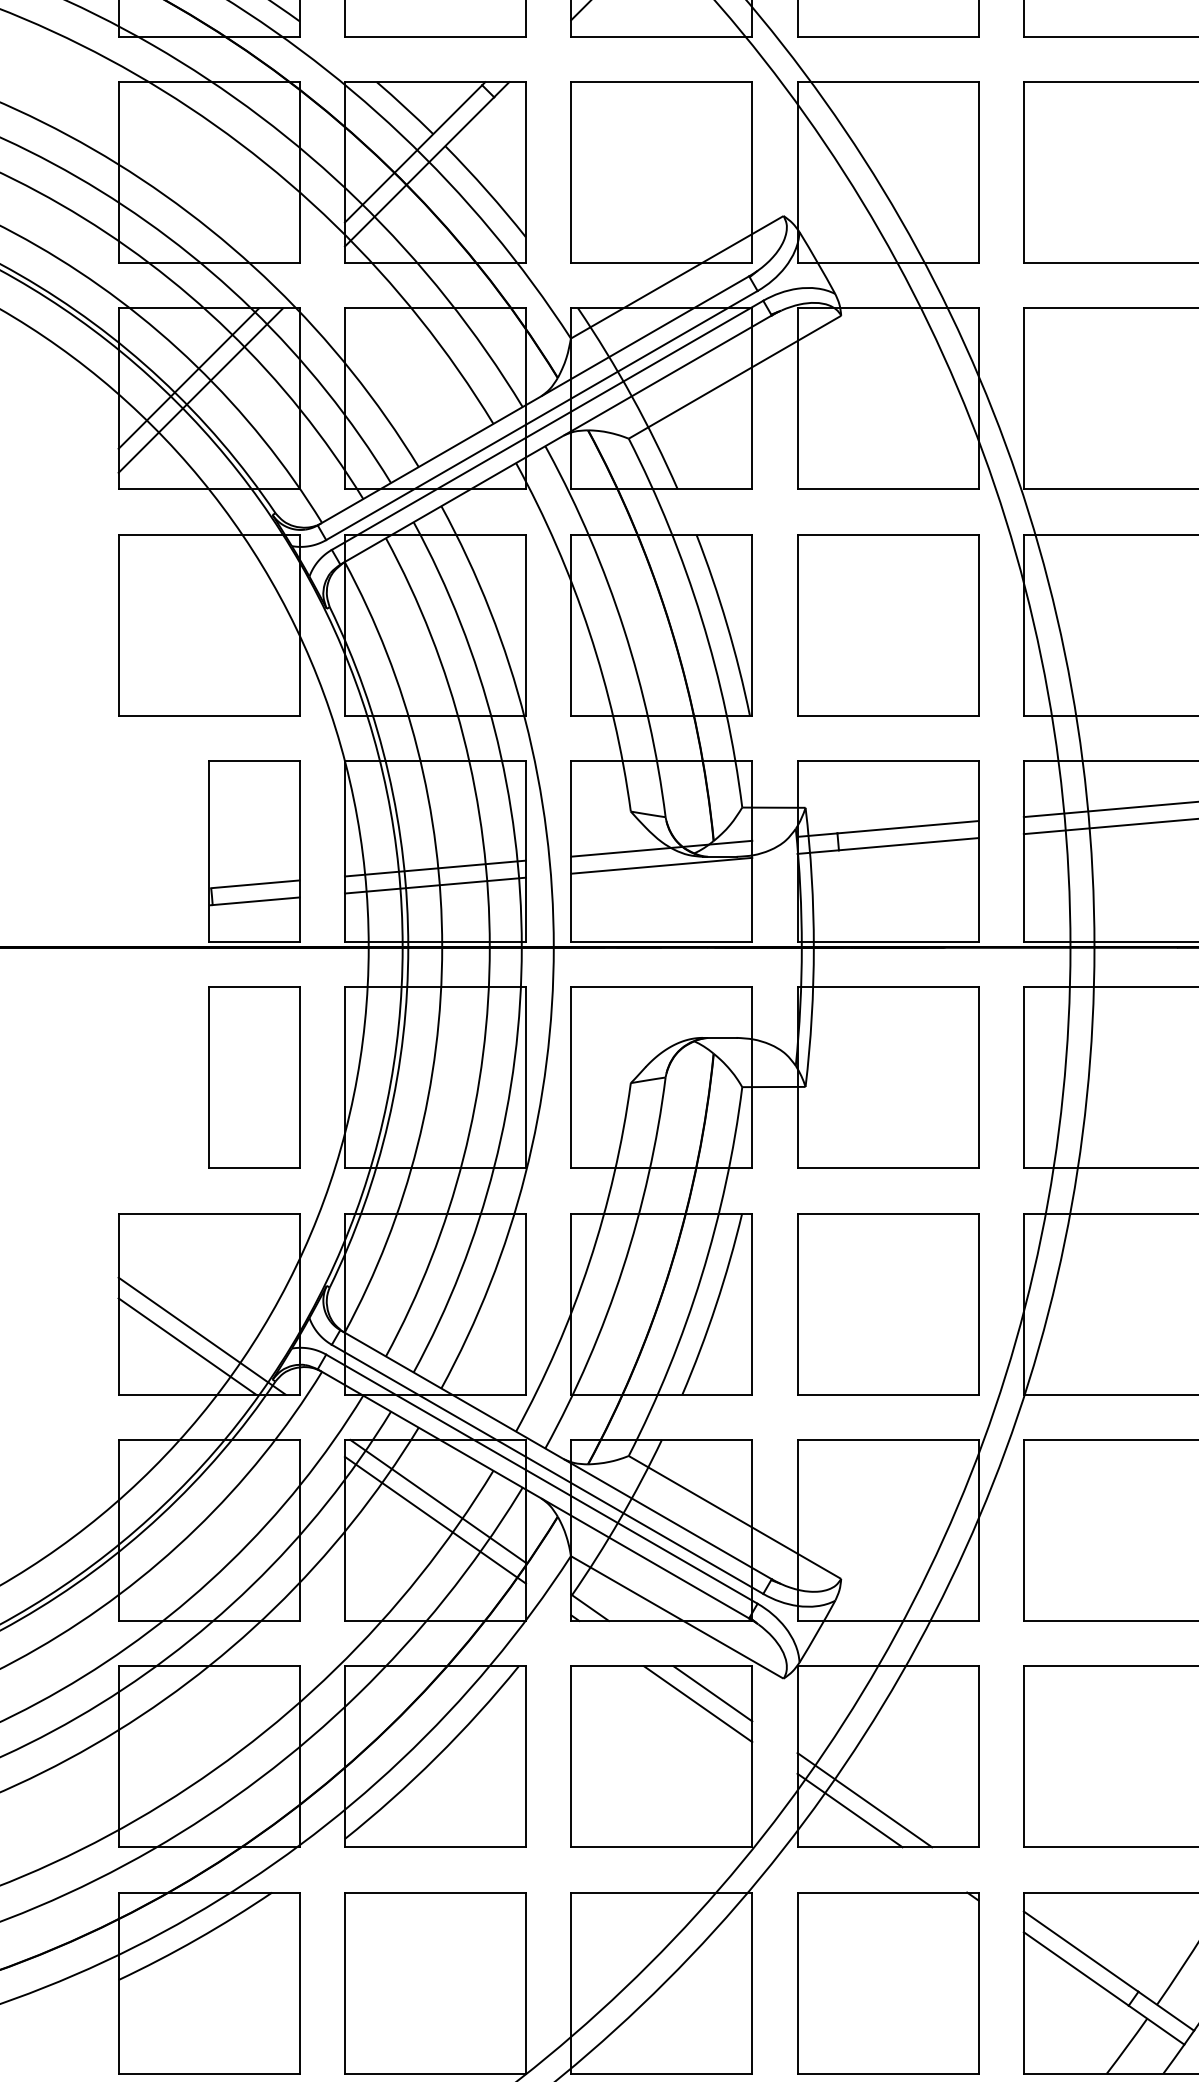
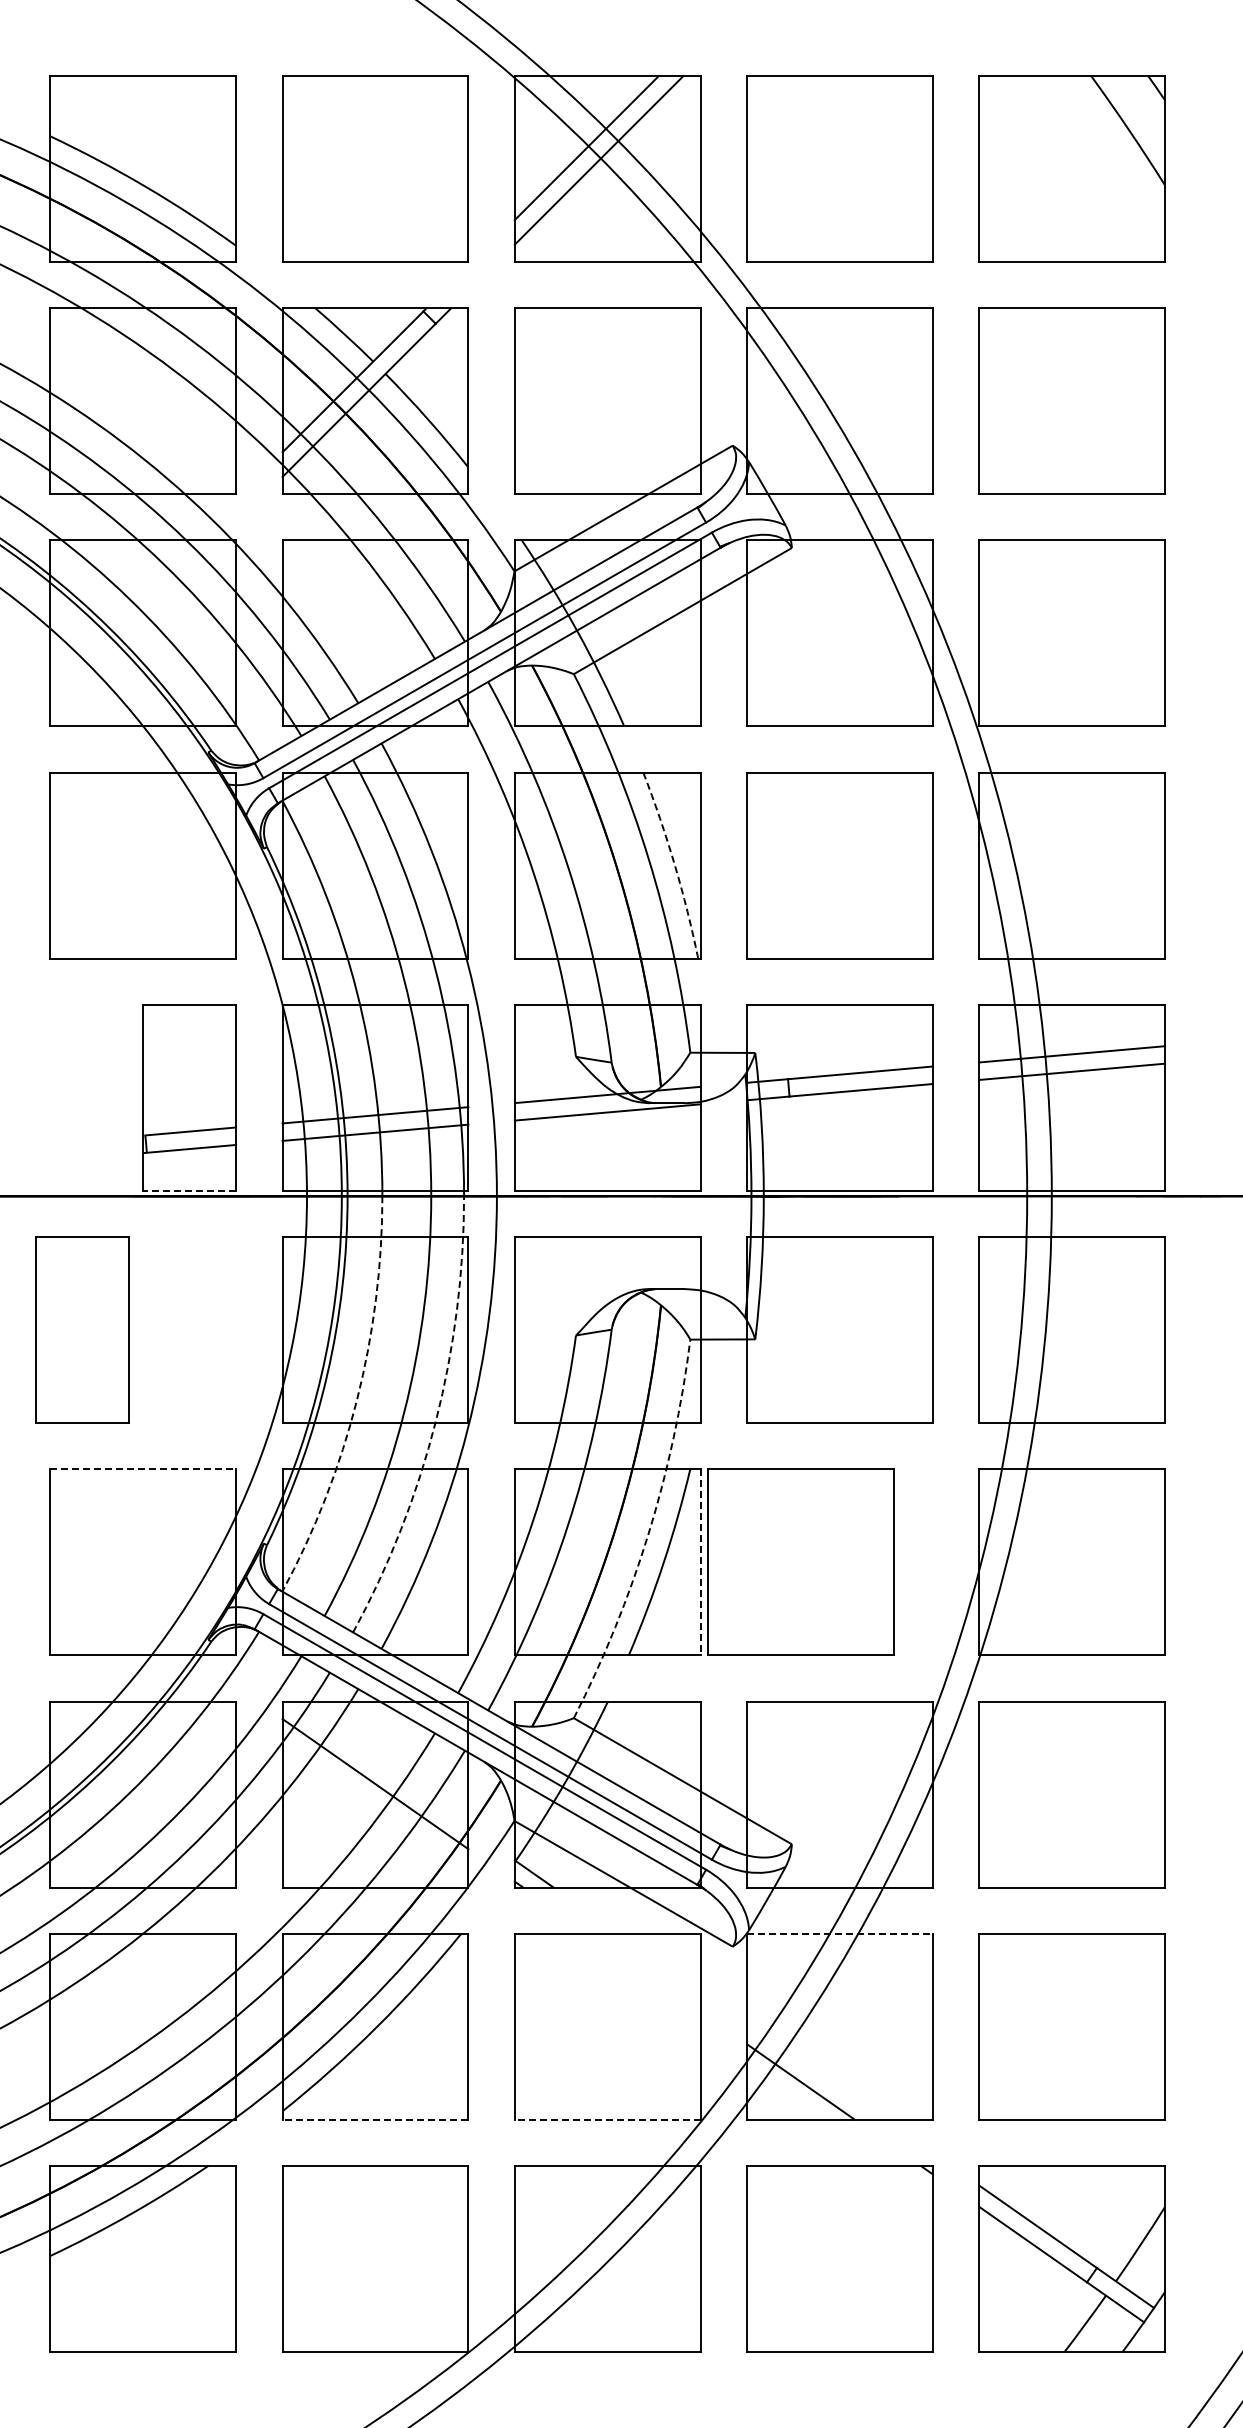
line: (188, 378) -> (122, 612), removed
line: (200, 390) -> (134, 624), removed
arc: (726, 624) -> (674, 864), solid -> dashed
line: (254, 941) -> (189, 1190), solid -> dashed
part: (254, 1077) -> (82, 1329), moved
arc: (417, 1146) -> (357, 1400), solid -> dashed
arc: (493, 1166) -> (435, 1421), solid -> dashed
line: (209, 1213) -> (143, 1469), solid -> dashed
arc: (701, 1276) -> (648, 1533), solid -> dashed
part: (887, 1303) -> (800, 1561), moved
line: (752, 1304) -> (700, 1562), solid -> dashed
line: (201, 1336) -> (135, 1595), removed
line: (187, 1346) -> (120, 1605), removed
line: (438, 1501) -> (378, 1764), removed
line: (887, 1665) -> (839, 1933), solid -> dashed
line: (712, 1693) -> (659, 1961), removed
line: (697, 1703) -> (644, 1972), removed
line: (865, 1800) -> (816, 2071), removed
line: (435, 1847) -> (375, 2119), solid -> dashed
line: (661, 1847) -> (607, 2119), solid -> dashed

